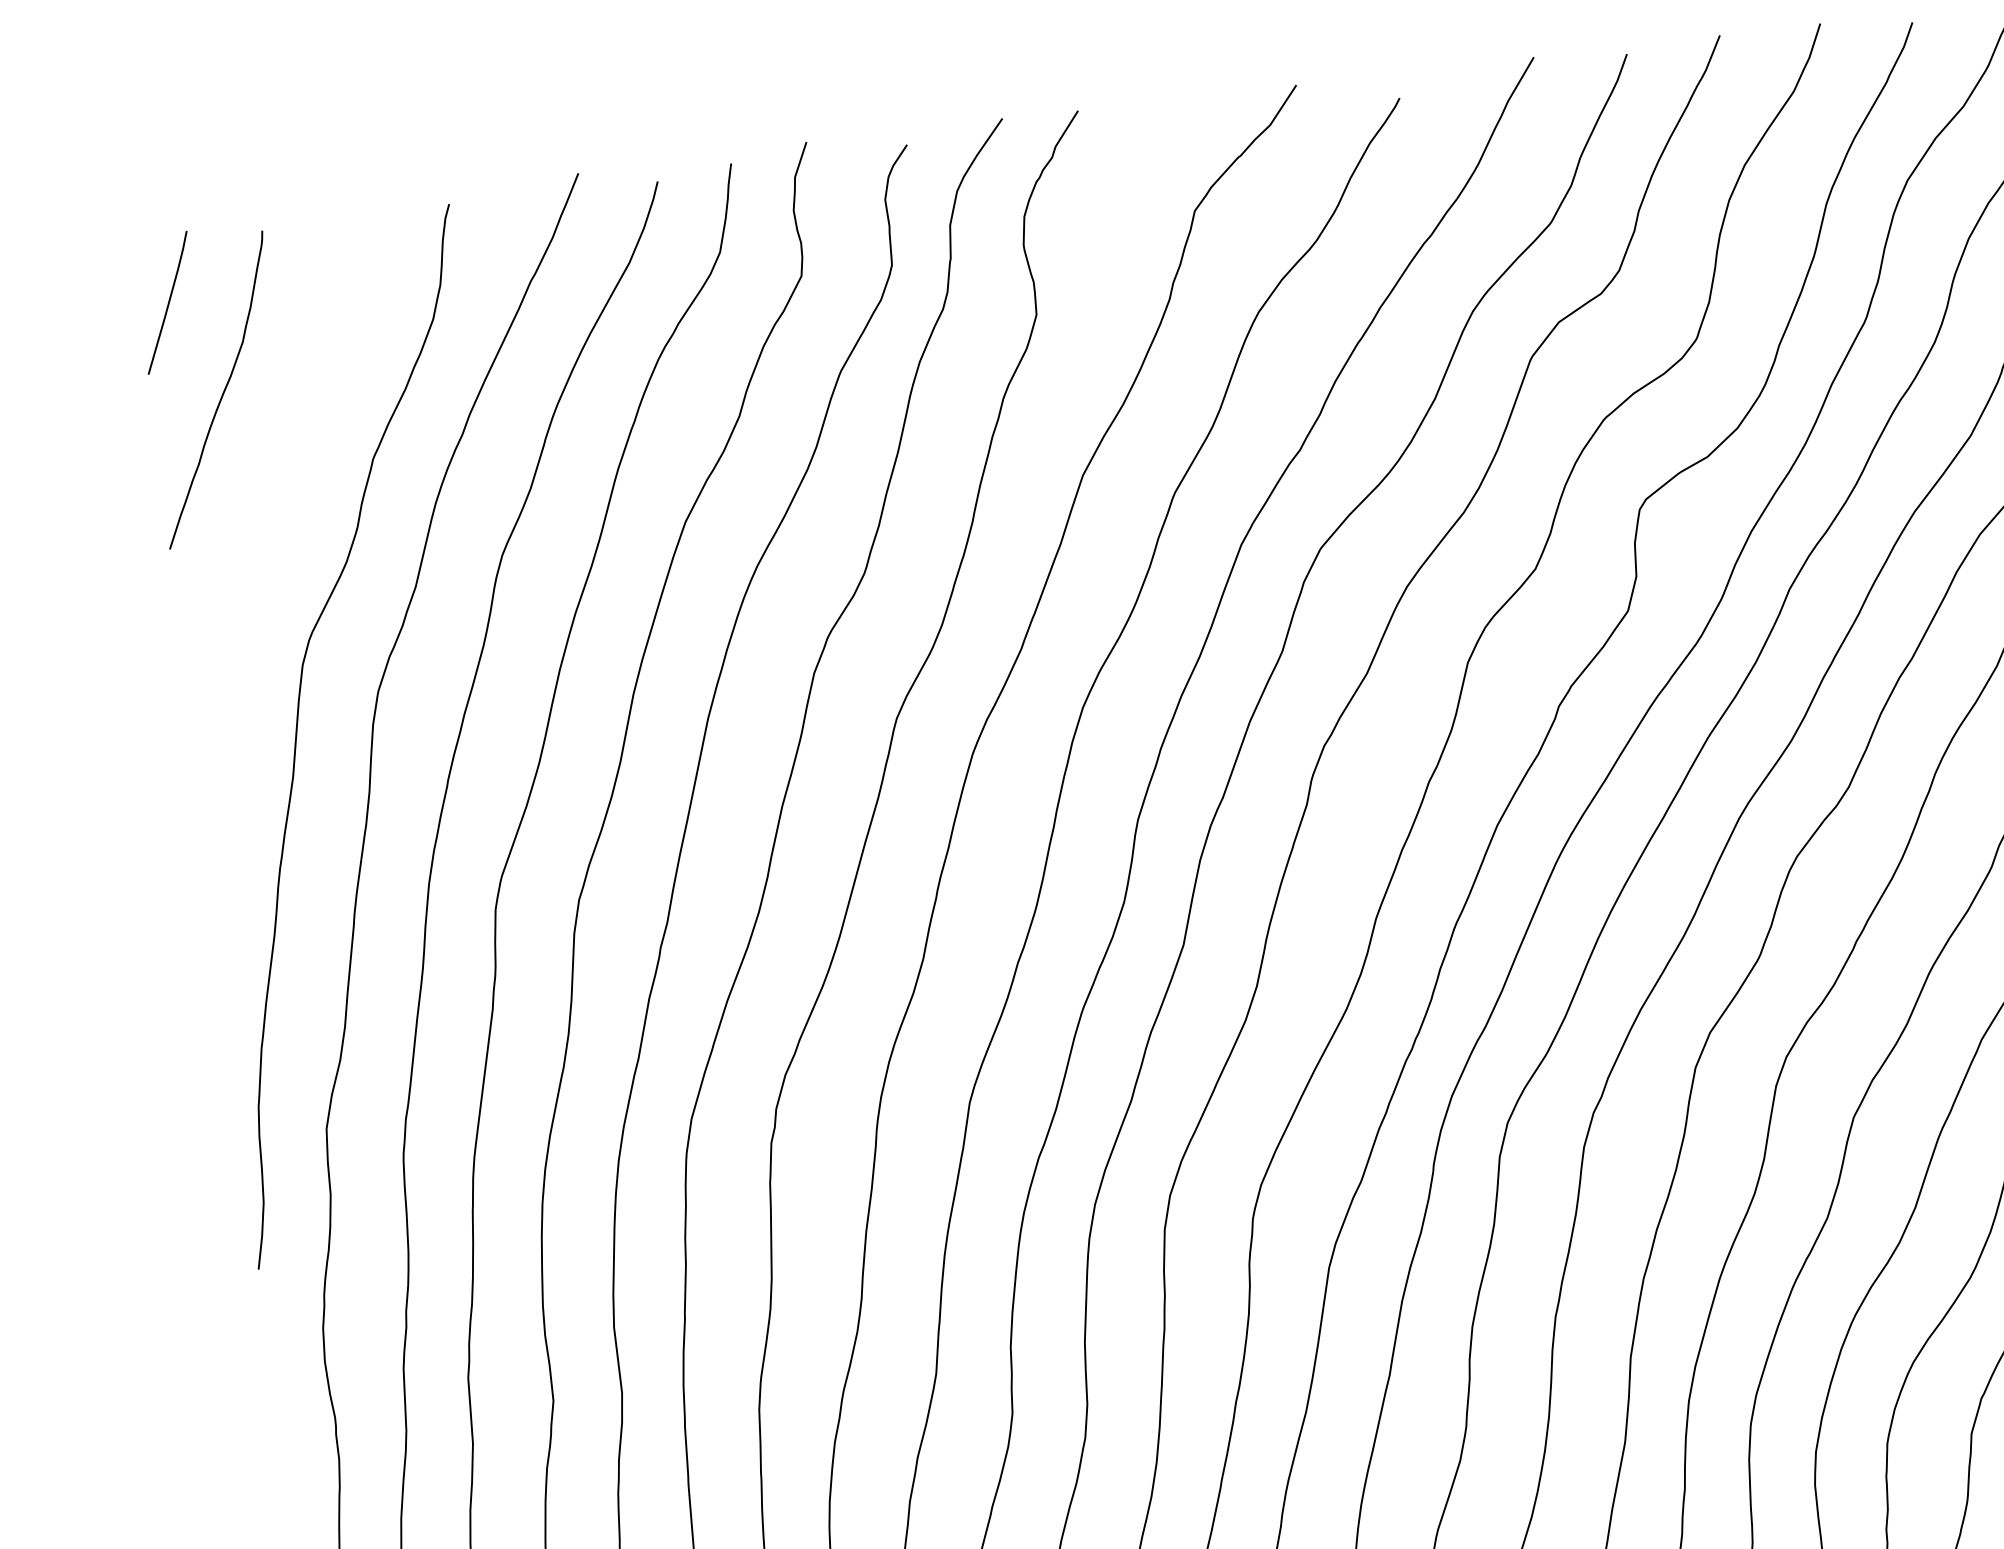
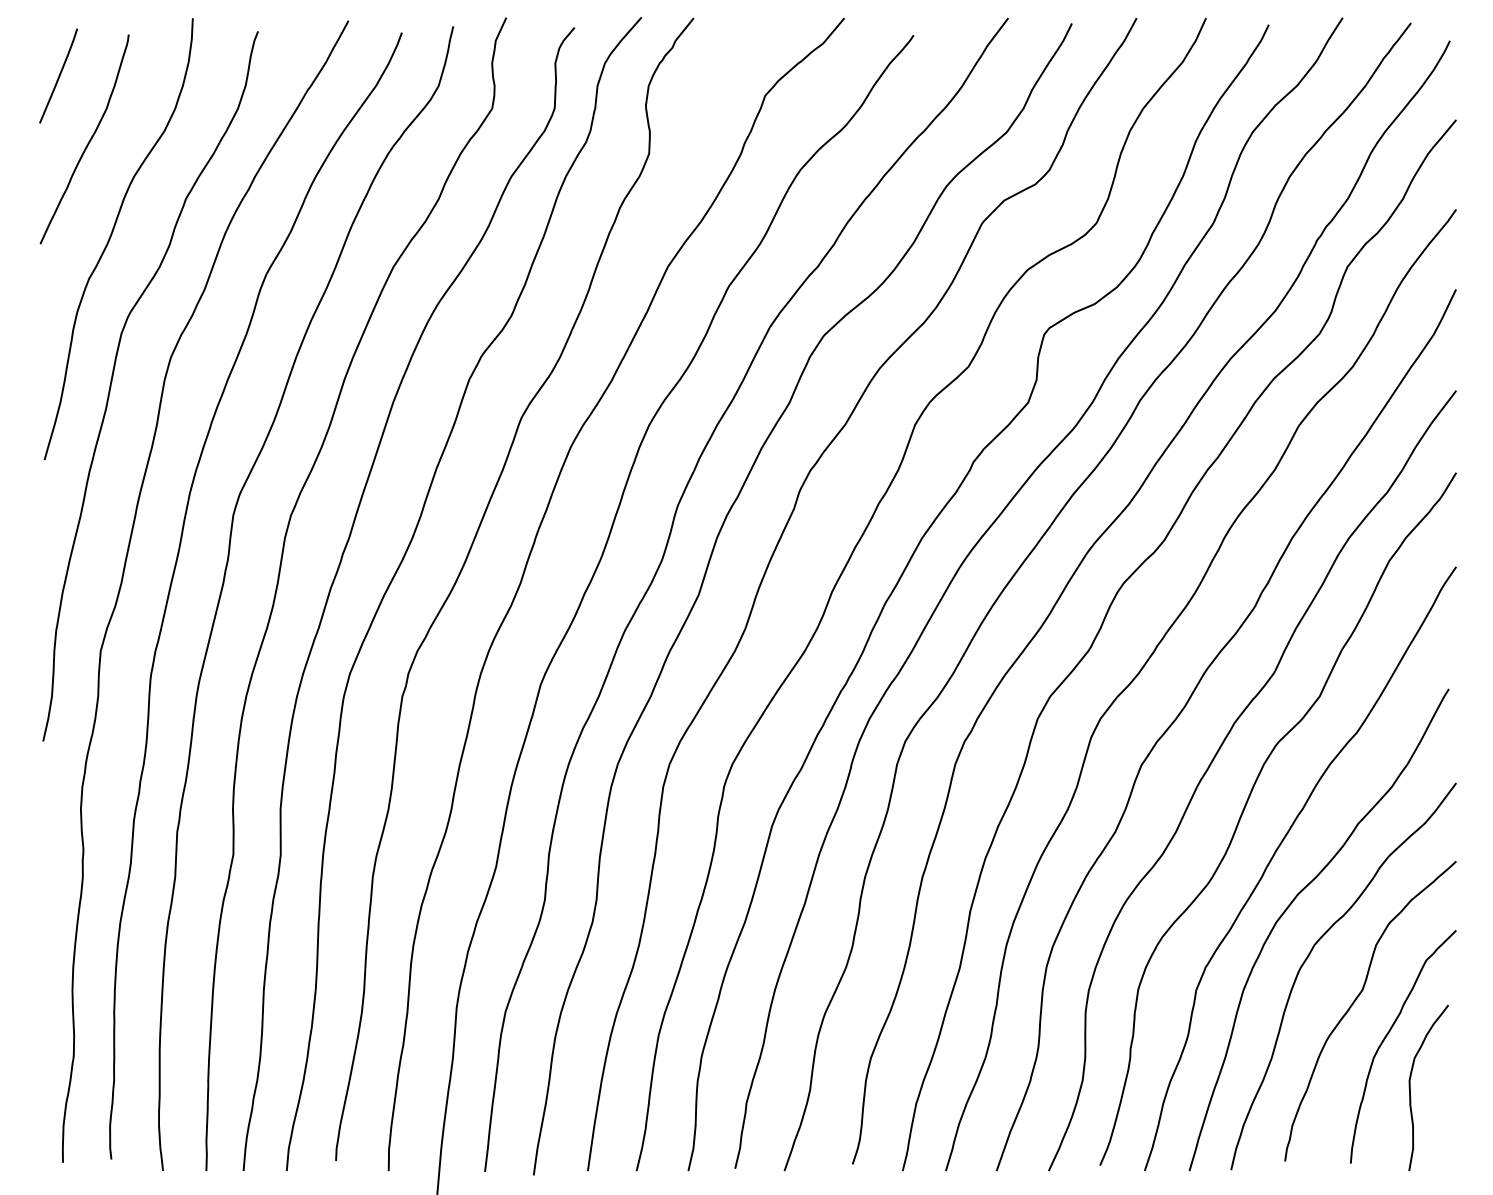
curve: (271, 527) -> (111, 237), added

